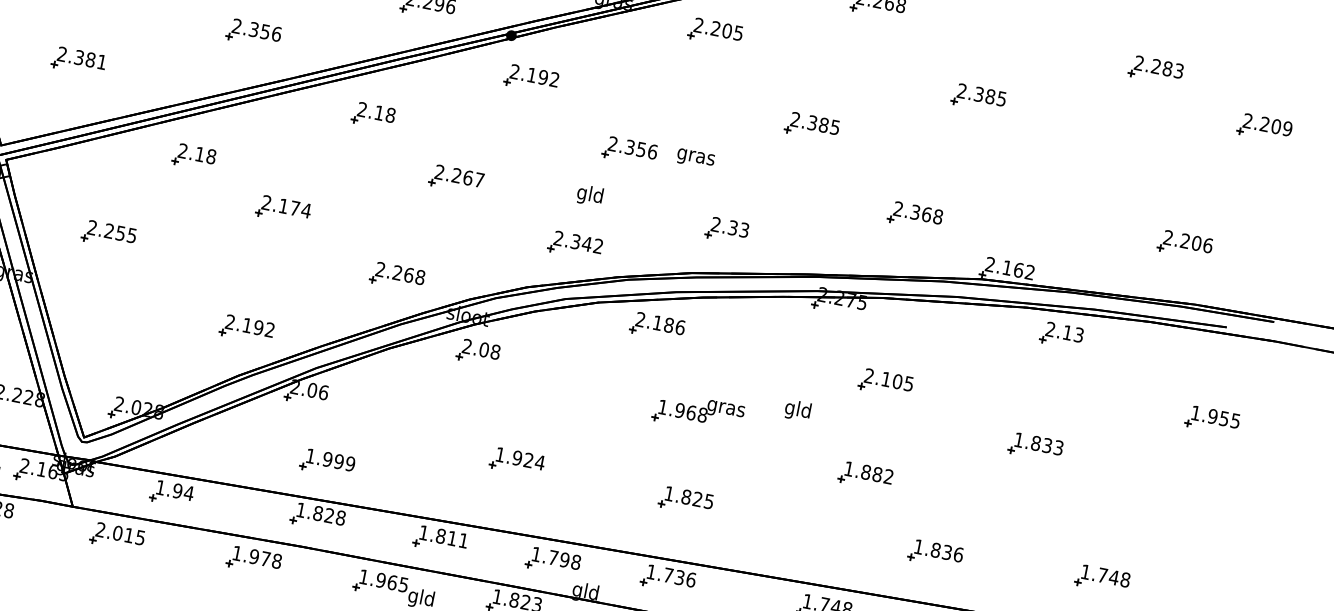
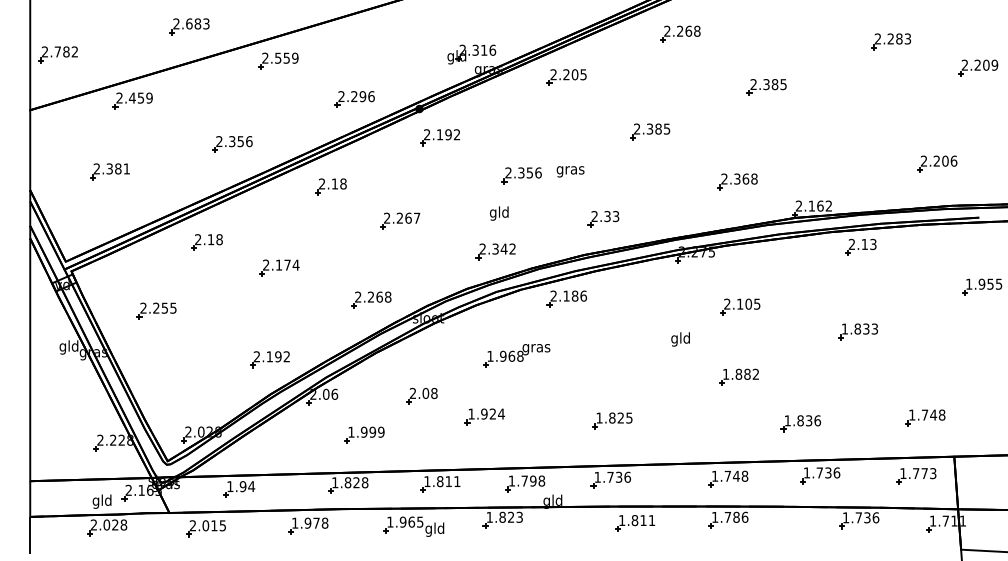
part: (78, 61) -> (109, 171), moved
part: (477, 351) -> (421, 395), moved
part: (697, 412) -> (516, 355), moved
part: (327, 462) -> (364, 434), moved

